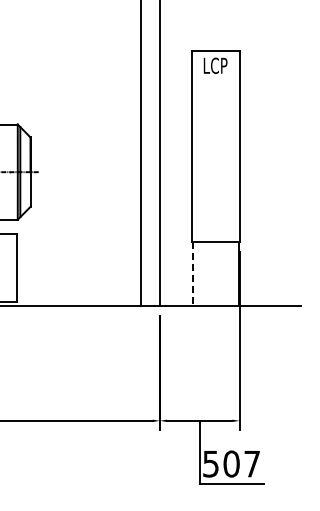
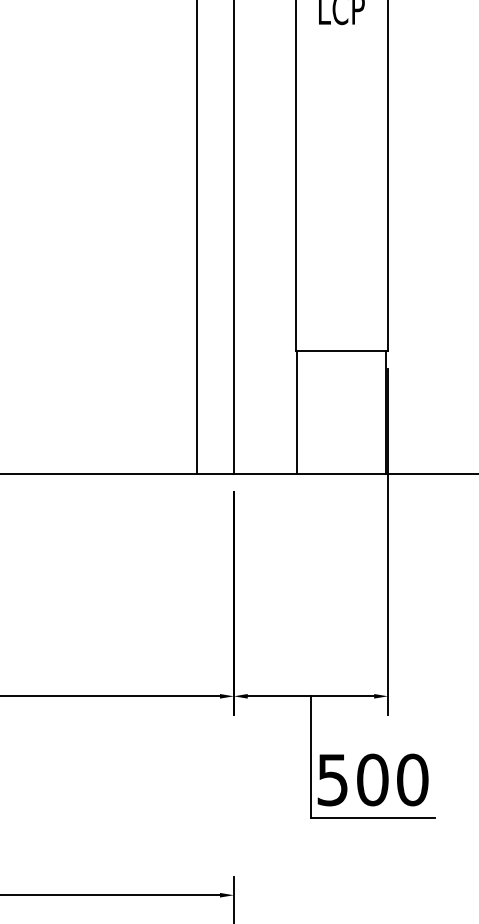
line: (192, 274) -> (296, 413), dashed -> solid
text: (252, 463) -> (413, 778), 507 -> 500

